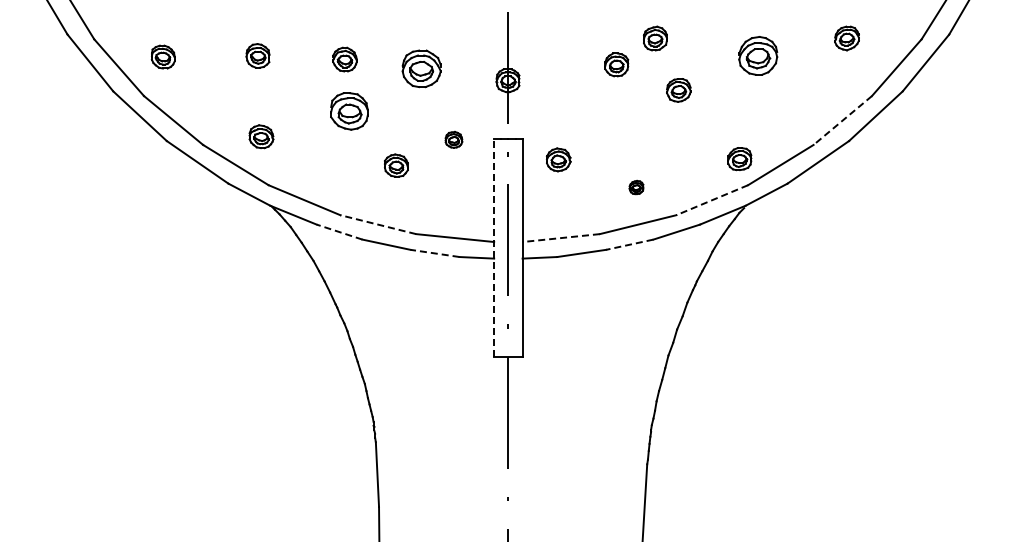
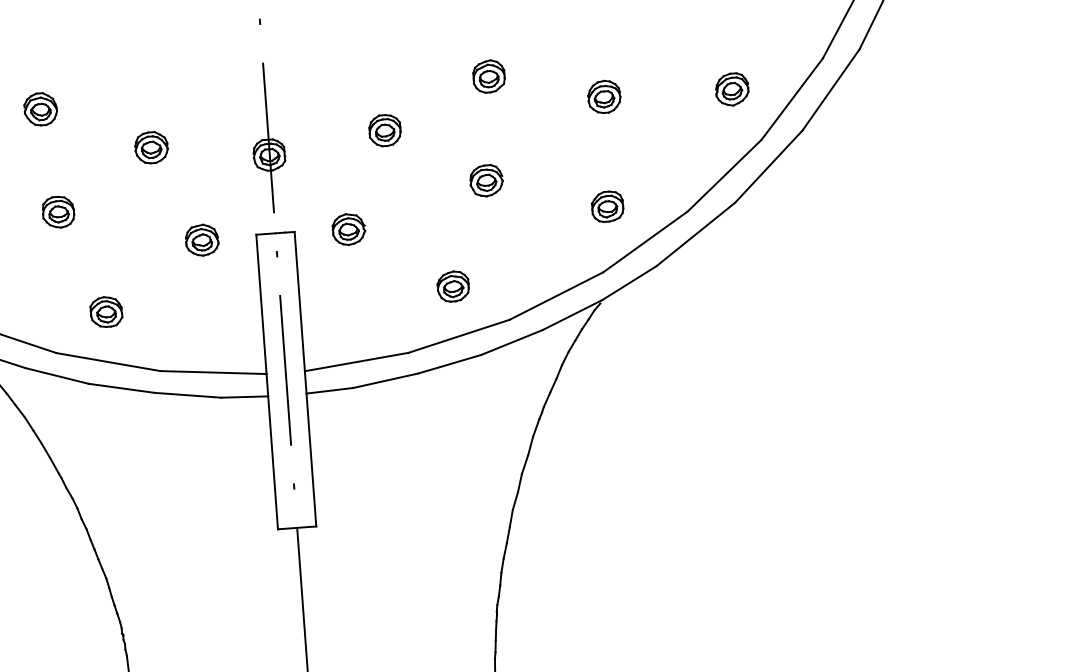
part: (655, 38) -> (489, 76), moved
part: (846, 38) -> (731, 89), moved
part: (758, 55) -> (604, 96), size x0.62
part: (344, 59) -> (40, 109), moved
part: (616, 64) -> (384, 130), moved
part: (421, 68) -> (151, 147), size x0.62
part: (678, 90) -> (486, 180), moved
part: (349, 111) -> (58, 212), size x0.62
line: (842, 120) -> (724, 175), dashed -> solid
part: (453, 139) -> (201, 239), size x1.43
part: (558, 159) -> (348, 229), moved
part: (739, 159) -> (607, 207), moved
part: (396, 165) -> (106, 311), moved
part: (636, 187) -> (453, 286), size x1.67
line: (712, 200) -> (556, 296), dashed -> solid
line: (377, 224) -> (107, 361), dashed -> solid
line: (339, 231) -> (56, 375), dashed -> solid
line: (561, 238) -> (357, 362), dashed -> solid
line: (629, 244) -> (449, 363), dashed -> solid
line: (494, 247) -> (267, 381), dashed -> solid
line: (435, 253) -> (188, 395), dashed -> solid

